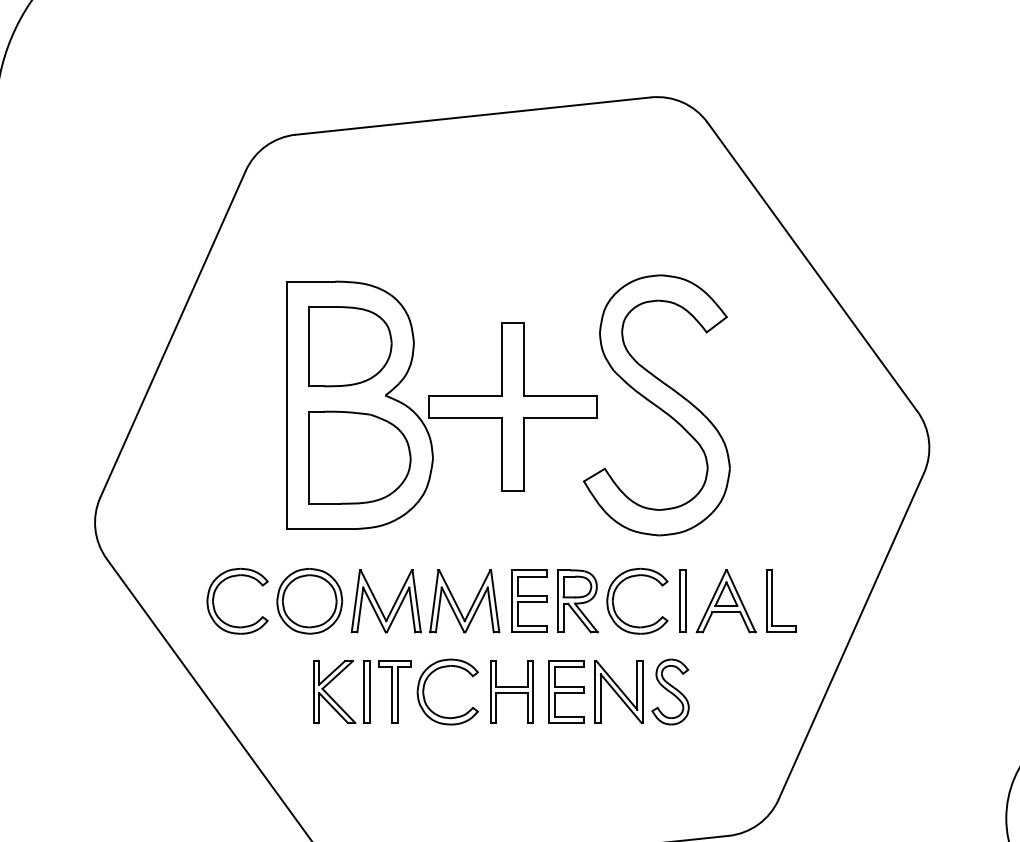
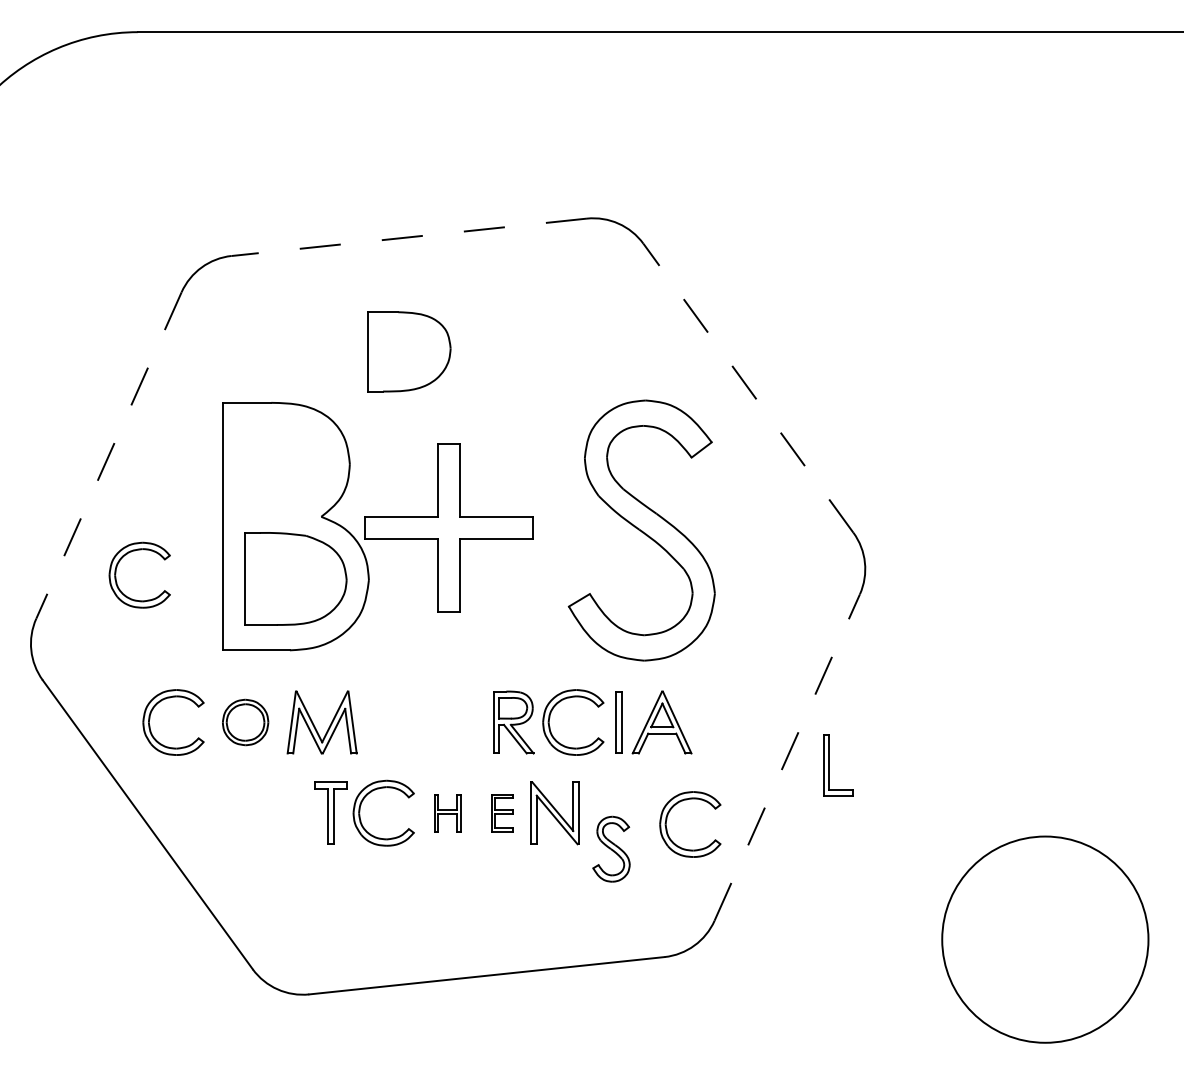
line: (473, 116) -> (409, 237), solid -> dashed
line: (812, 267) -> (748, 388), solid -> dashed
line: (172, 334) -> (108, 455), solid -> dashed
part: (350, 346) -> (409, 351), moved
part: (656, 405) -> (641, 530), moved
part: (180, 453) -> (116, 574), added
part: (309, 601) -> (245, 722), size x0.7
part: (529, 601) -> (465, 722), removed
part: (772, 601) -> (829, 765), moved
part: (457, 604) -> (393, 725), removed
line: (851, 636) -> (787, 757), solid -> dashed
part: (511, 691) -> (447, 812), size x0.6
part: (566, 691) -> (502, 812), size x0.6
part: (670, 691) -> (611, 848), moved
part: (333, 699) -> (269, 820), removed
part: (731, 707) -> (667, 828), added

